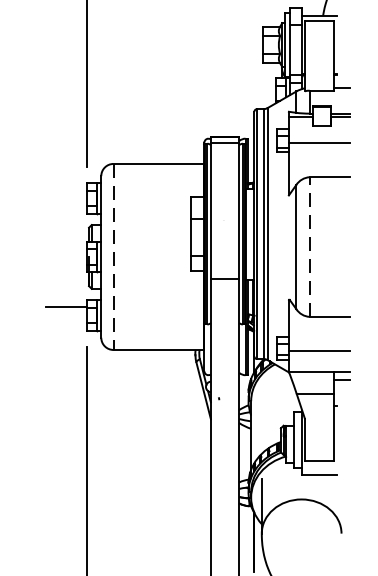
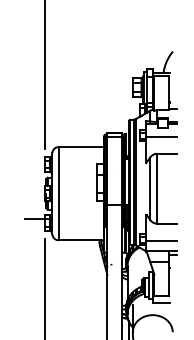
line: (309, 246) -> (156, 188), dashed -> solid
line: (113, 256) -> (58, 193), dashed -> solid

